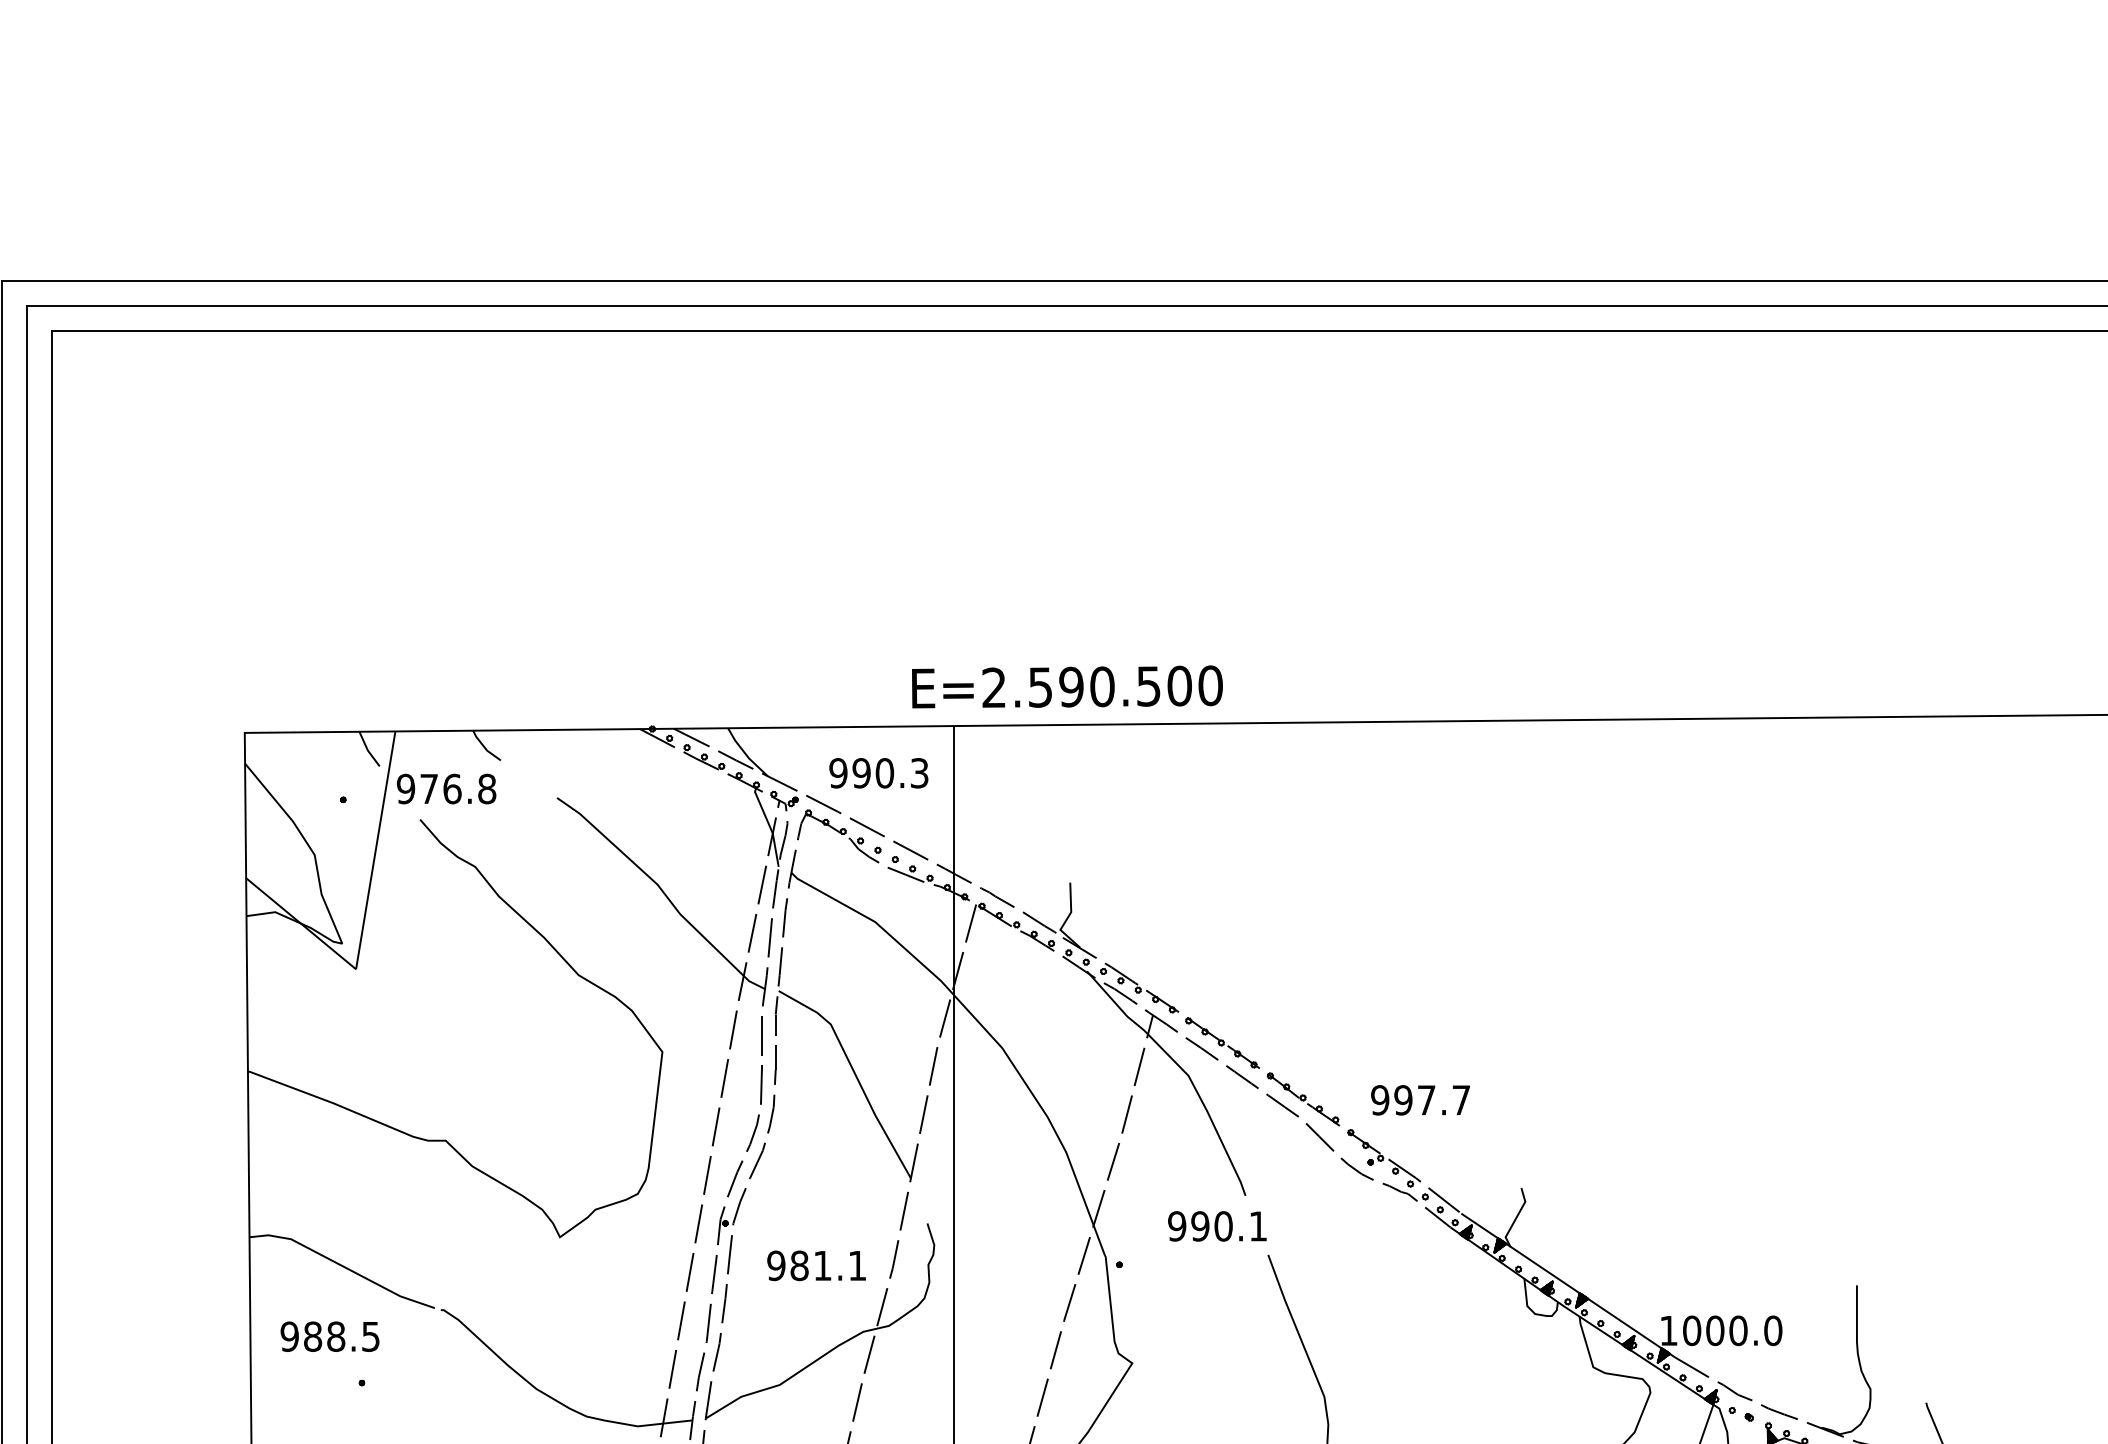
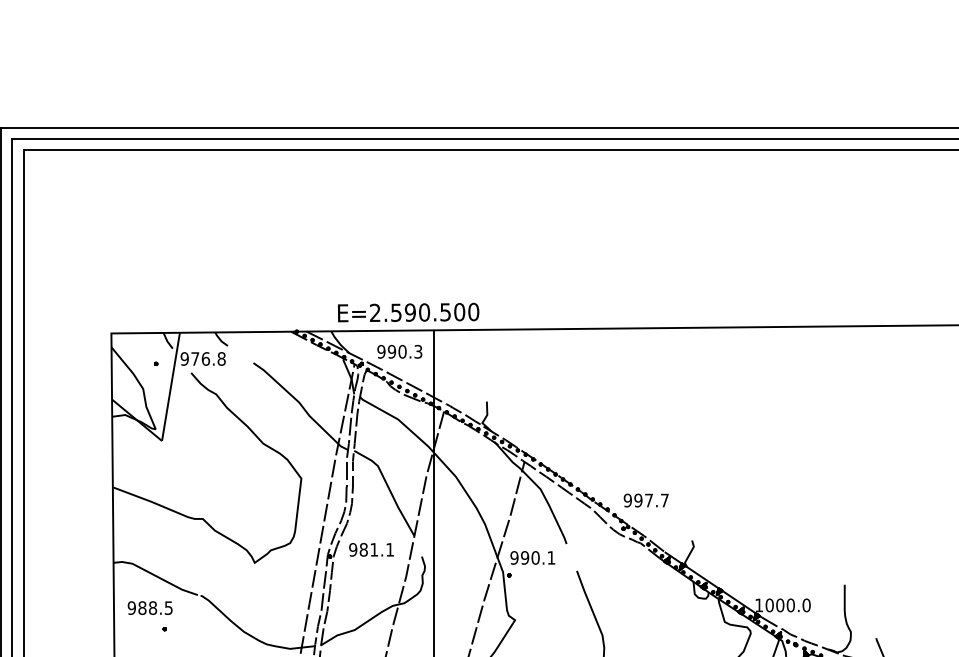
text: (1067, 686) -> (408, 312), moved
text: (1216, 1225) -> (532, 557), moved
text: (816, 1265) -> (371, 549), moved

